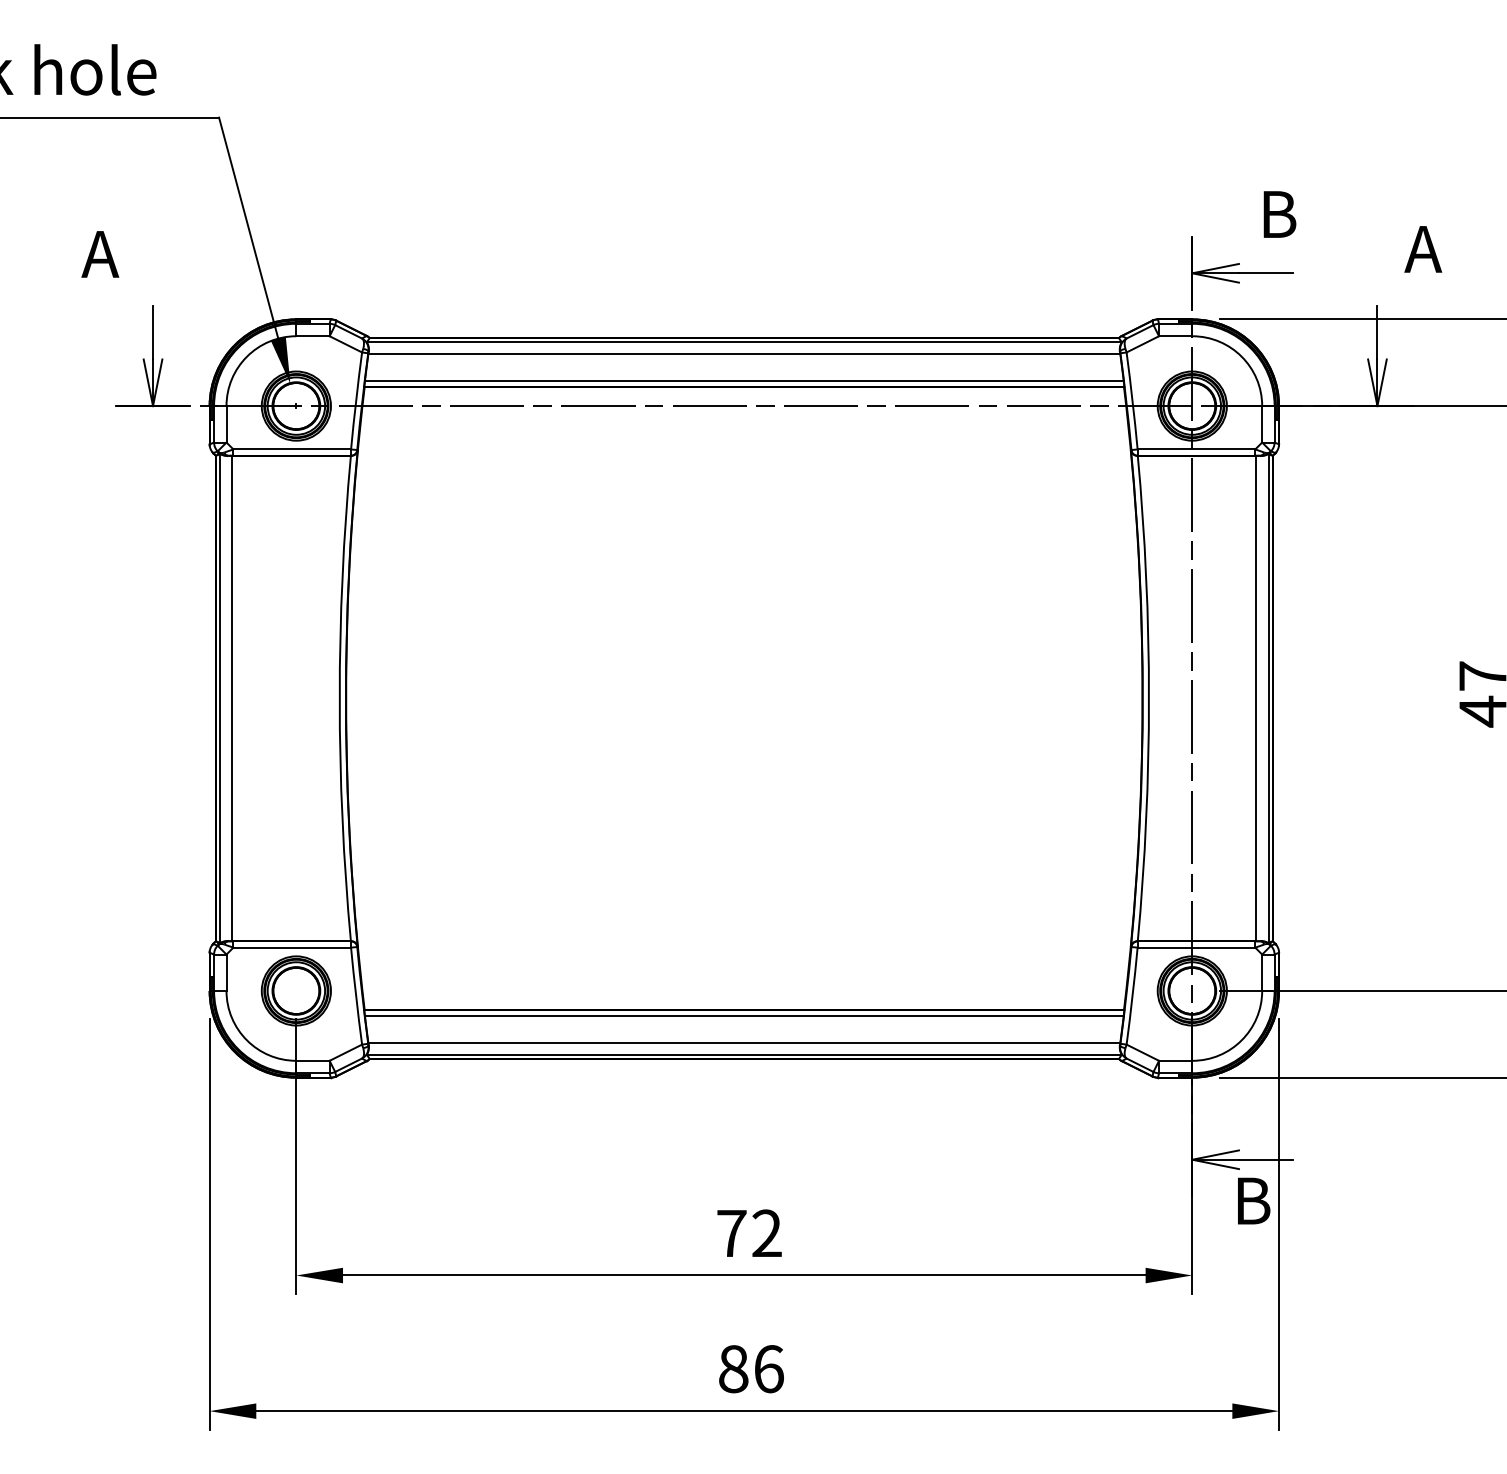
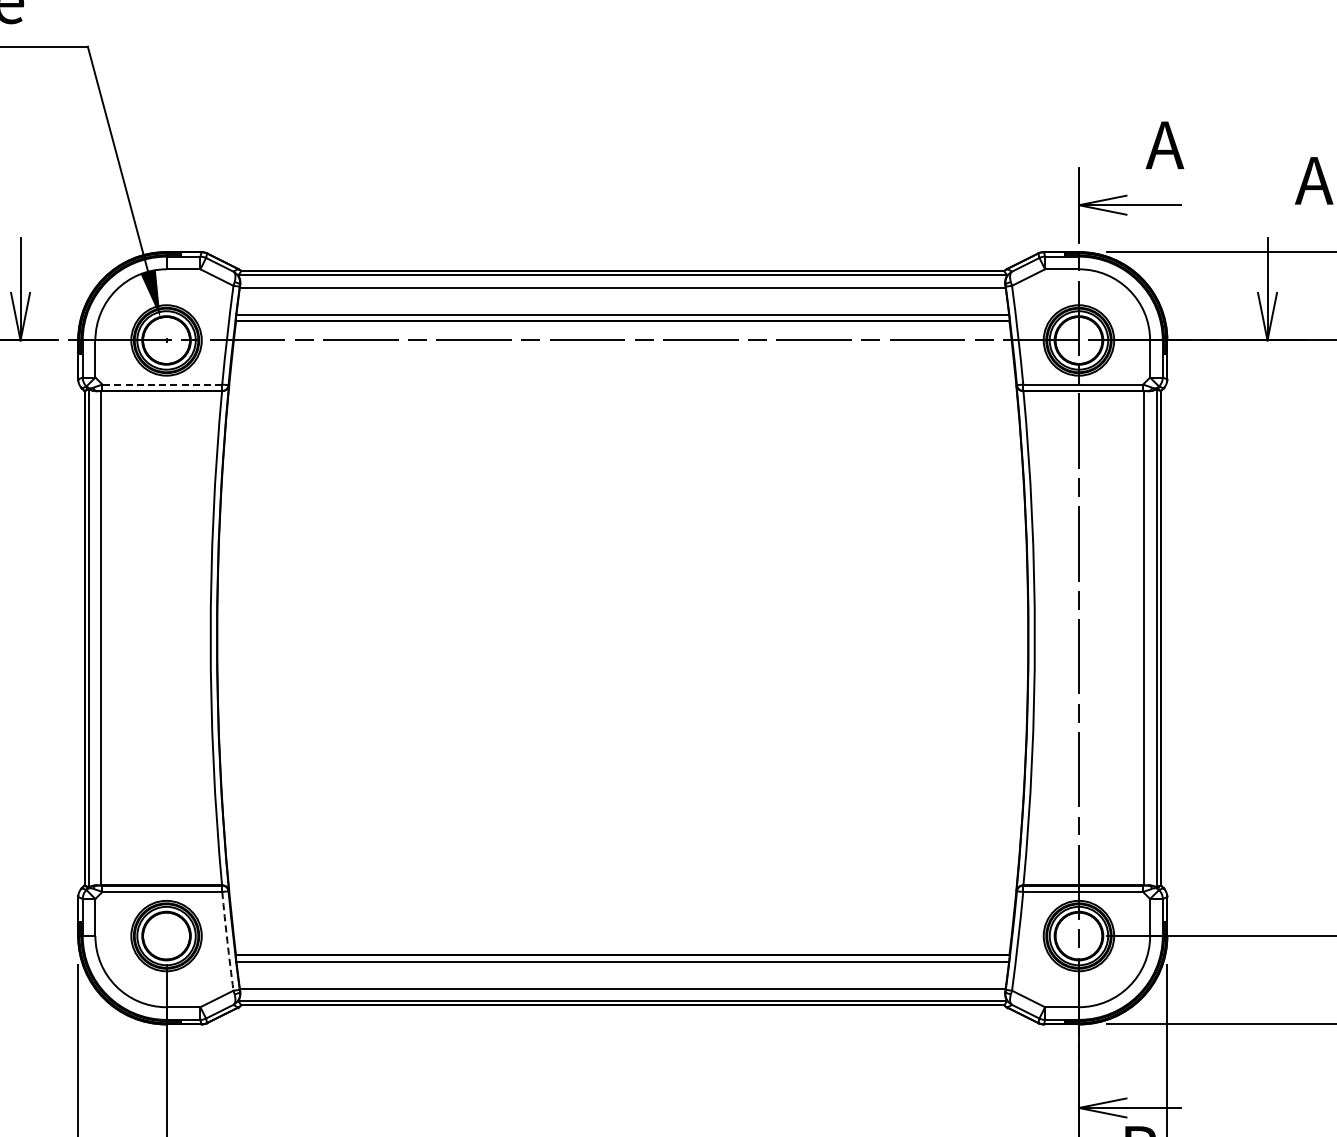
text: (1276, 214) -> (1164, 145), B -> A
line: (292, 449) -> (162, 384), solid -> dashed
arc: (356, 996) -> (227, 941), solid -> dashed

